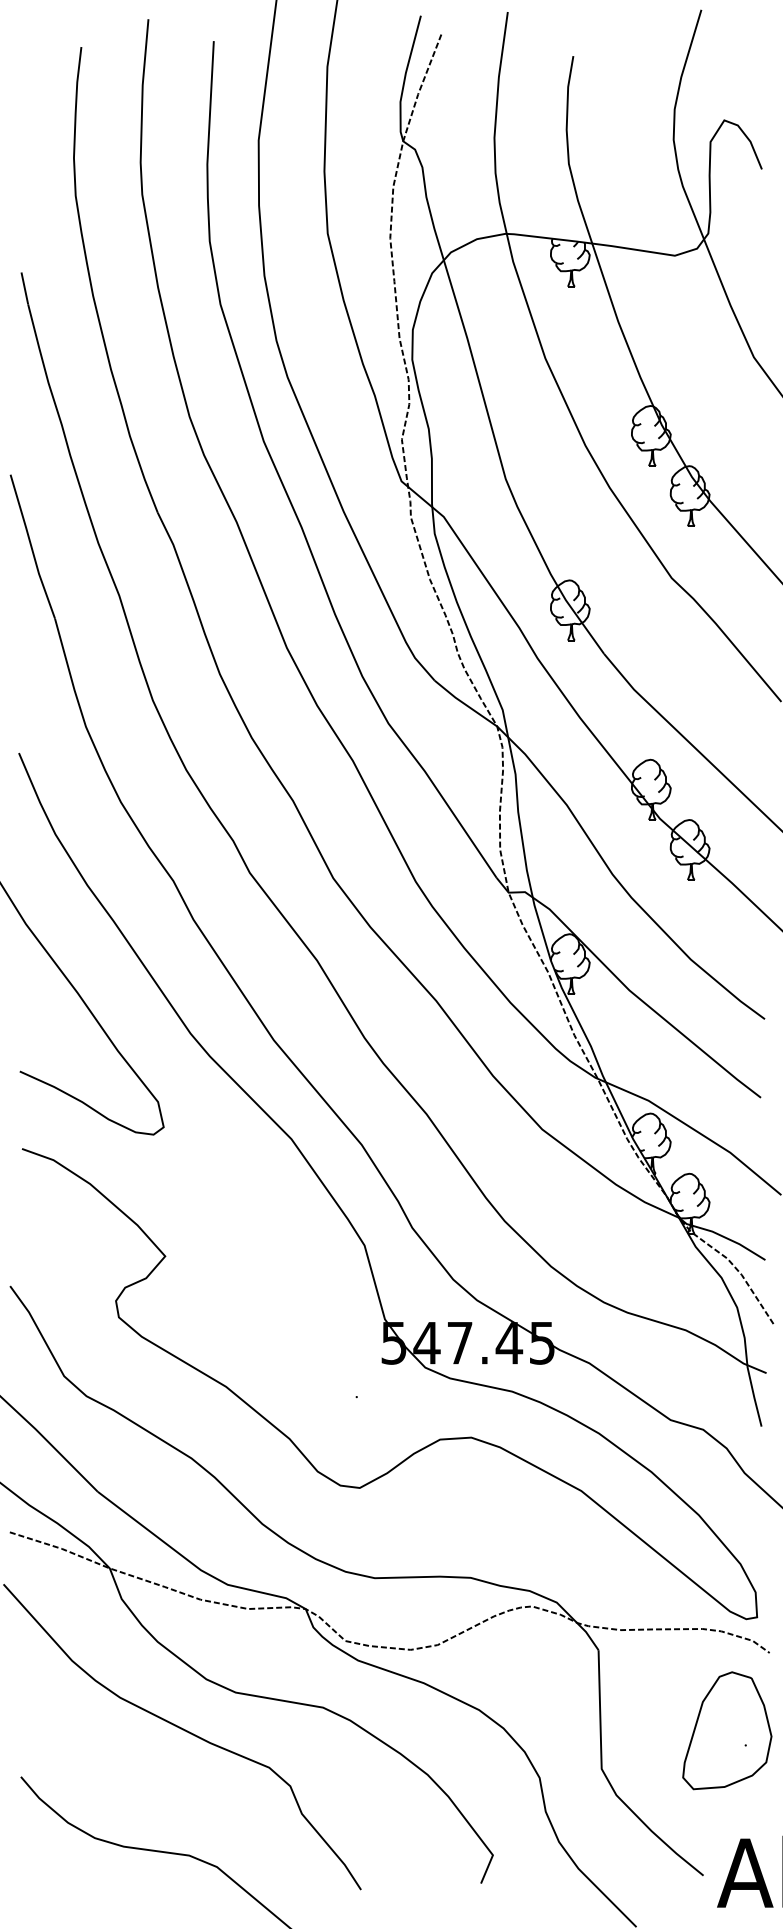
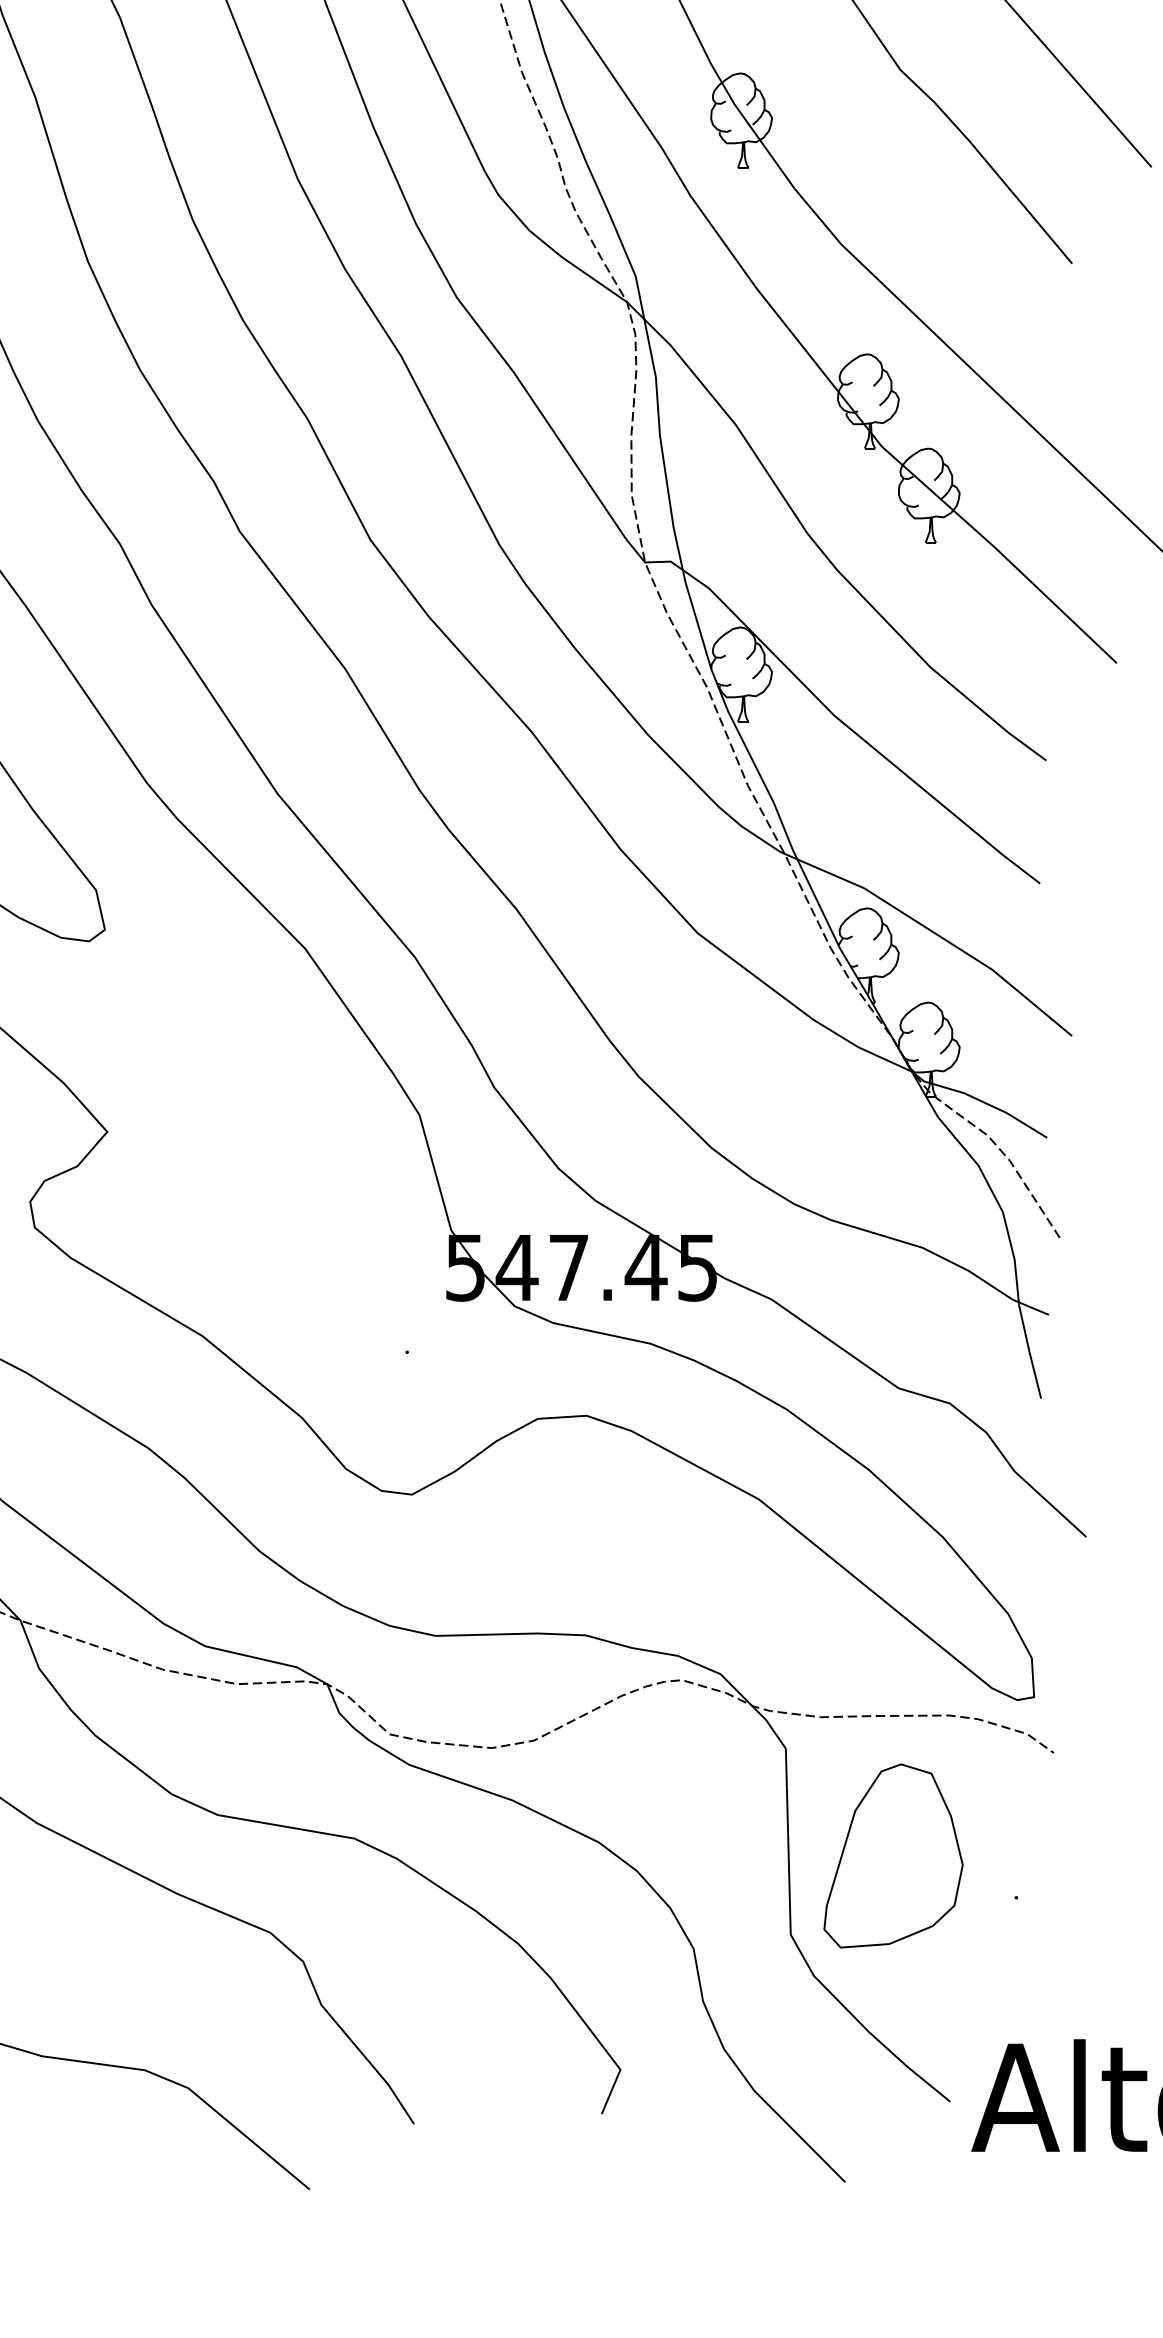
part: (727, 1730) -> (893, 1855), moved

